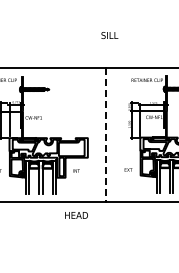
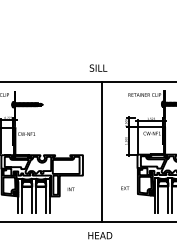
text: (109, 35) -> (98, 68), moved
line: (105, 135) -> (101, 152), dashed -> solid
text: (76, 215) -> (100, 235), moved

